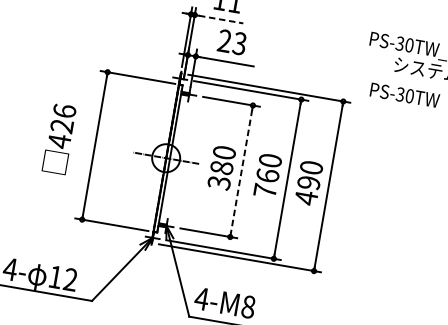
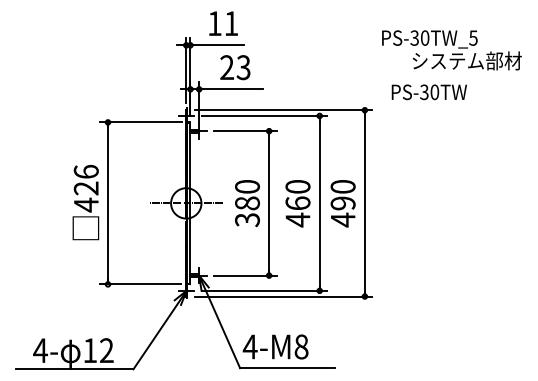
line: (221, 19) -> (219, 45), dashed -> solid
text: (59, 138) -> (85, 202), moved
line: (241, 171) -> (269, 203), dashed -> solid
text: (264, 190) -> (297, 219), 760 -> 460

